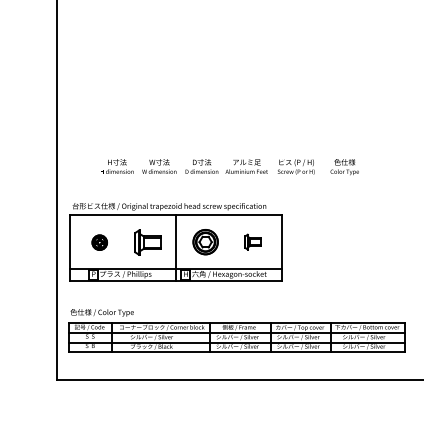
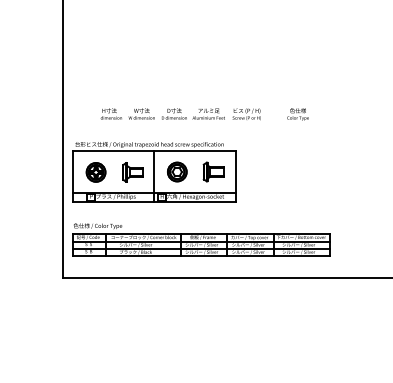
text: (344, 167) -> (297, 114), moved
part: (252, 241) -> (213, 171), size x1.67
part: (99, 242) -> (95, 172), size x1.67

